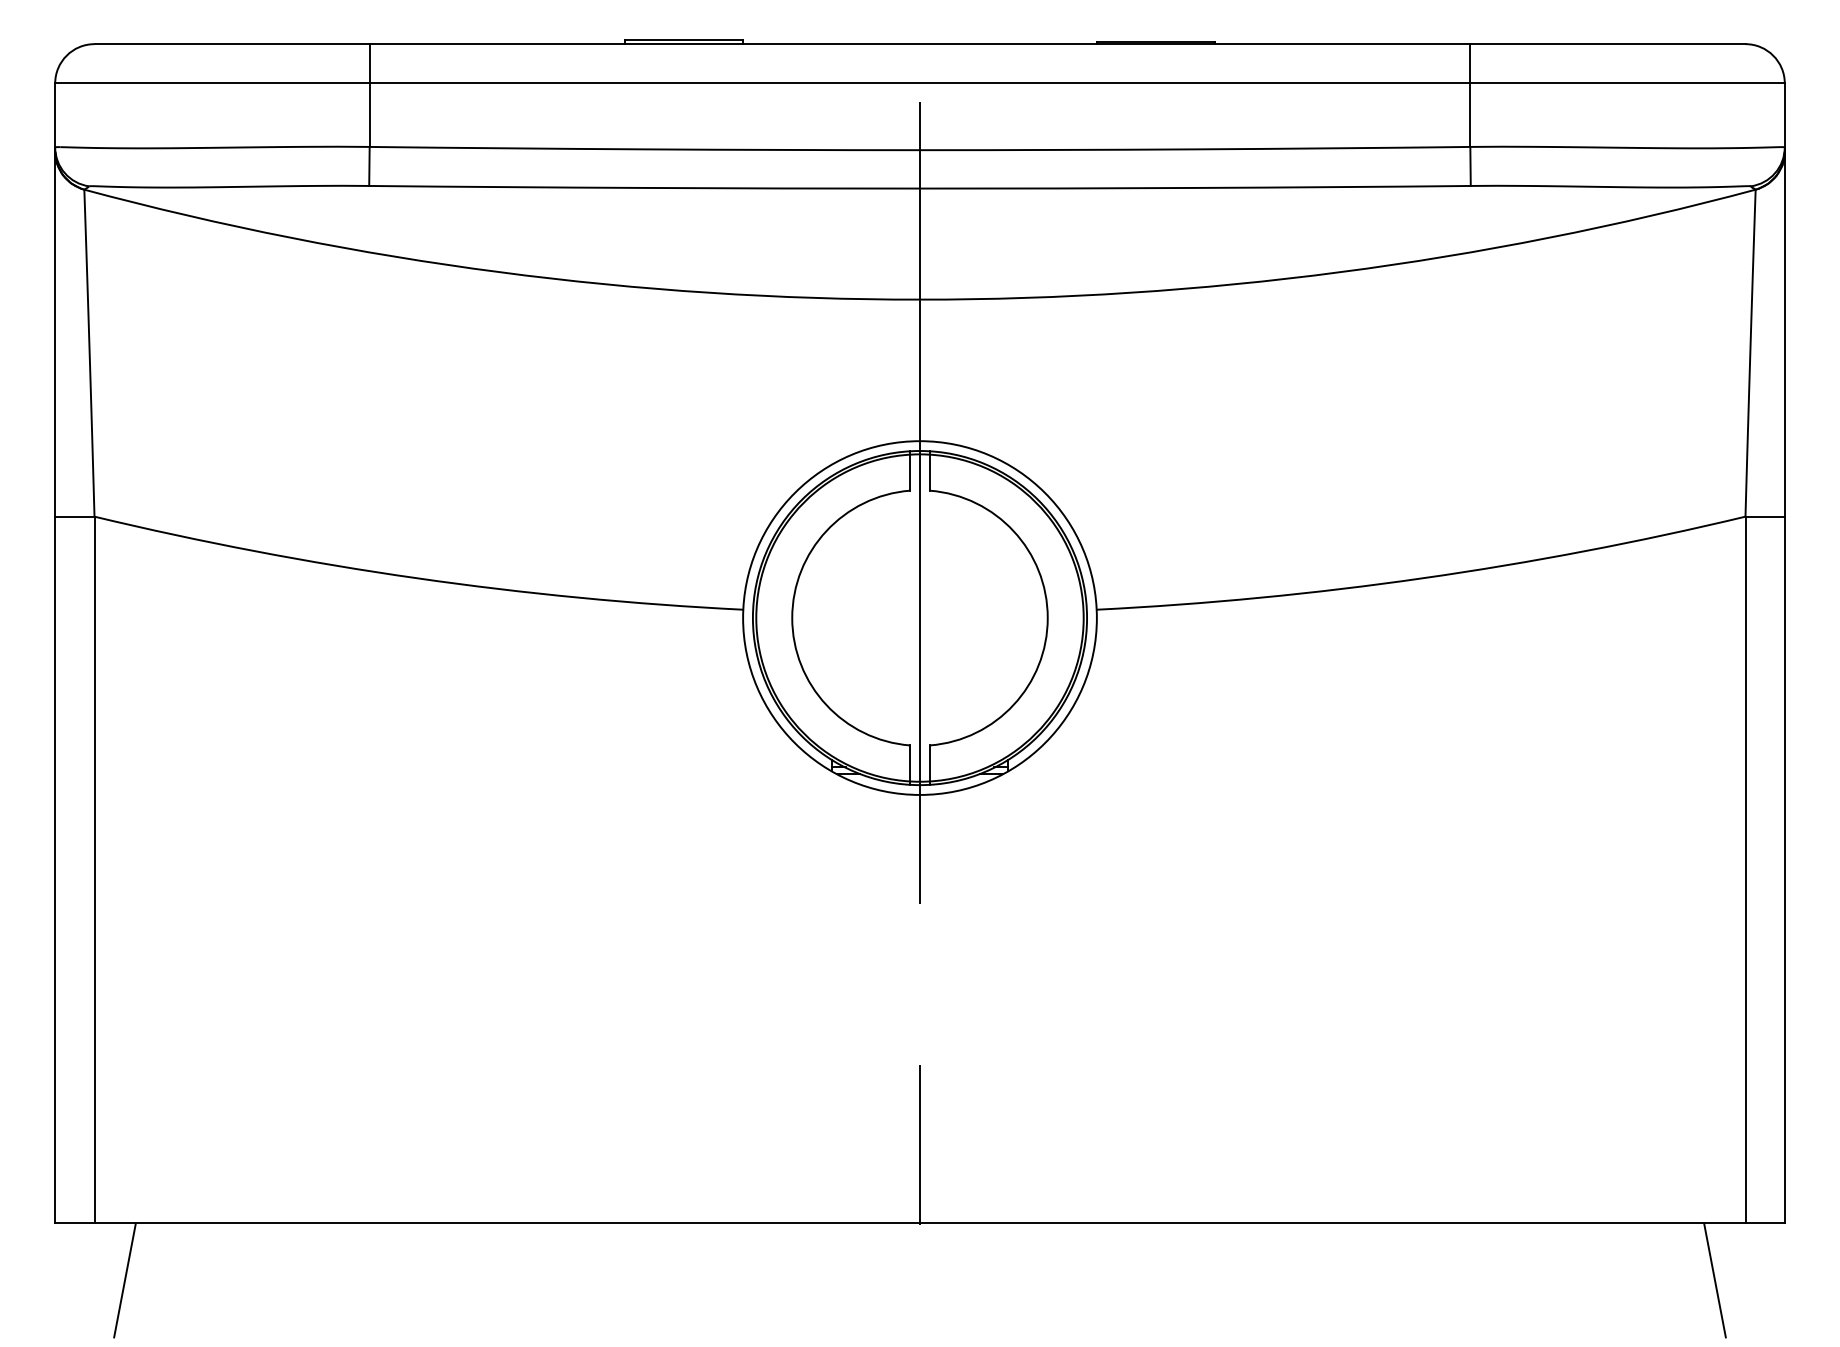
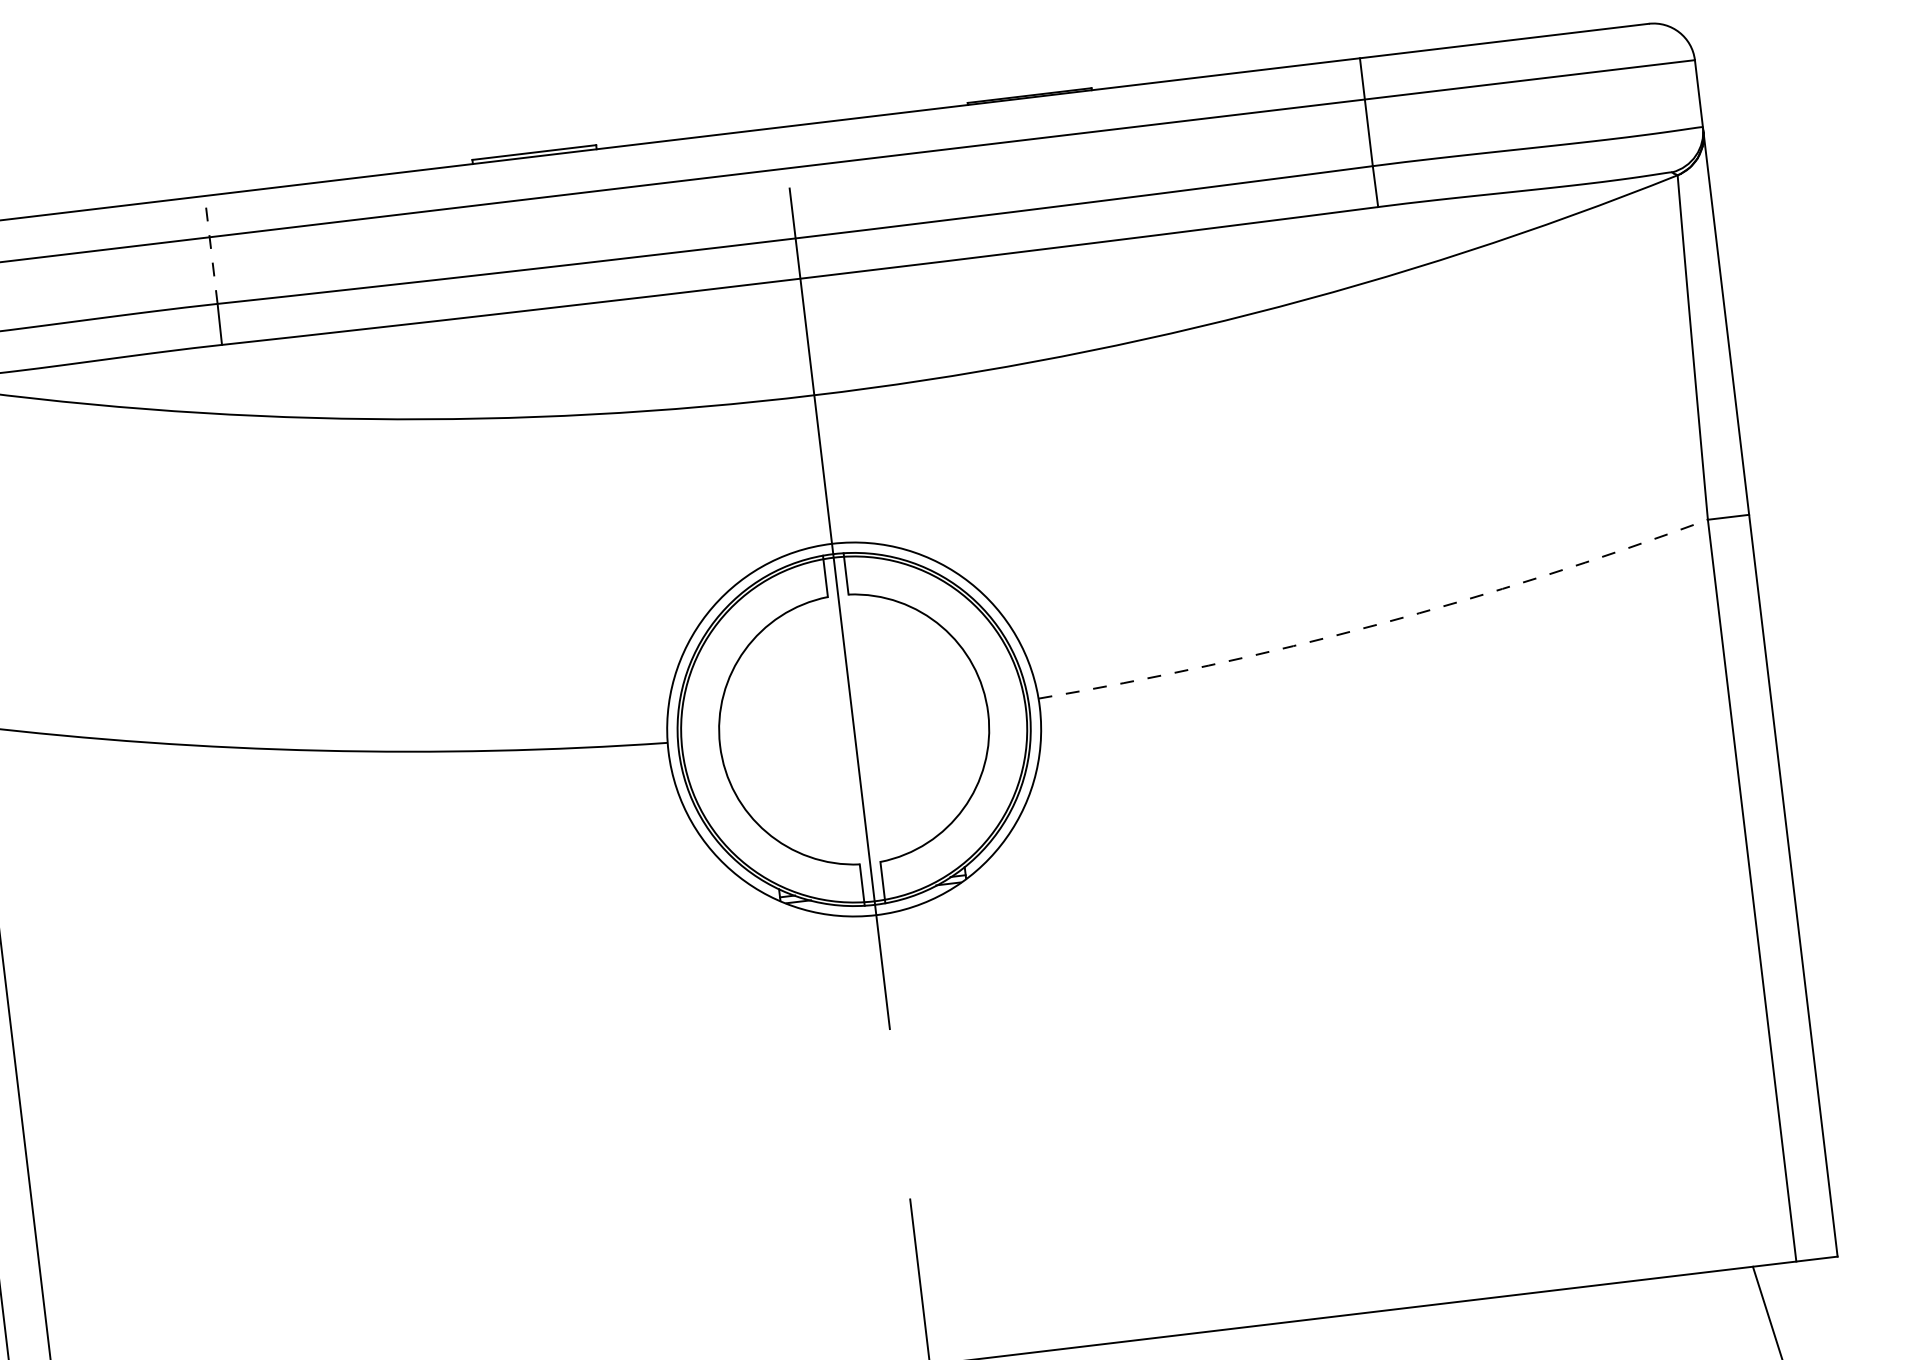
line: (369, 95) -> (210, 249), solid -> dashed
arc: (1423, 578) -> (1377, 624), solid -> dashed

